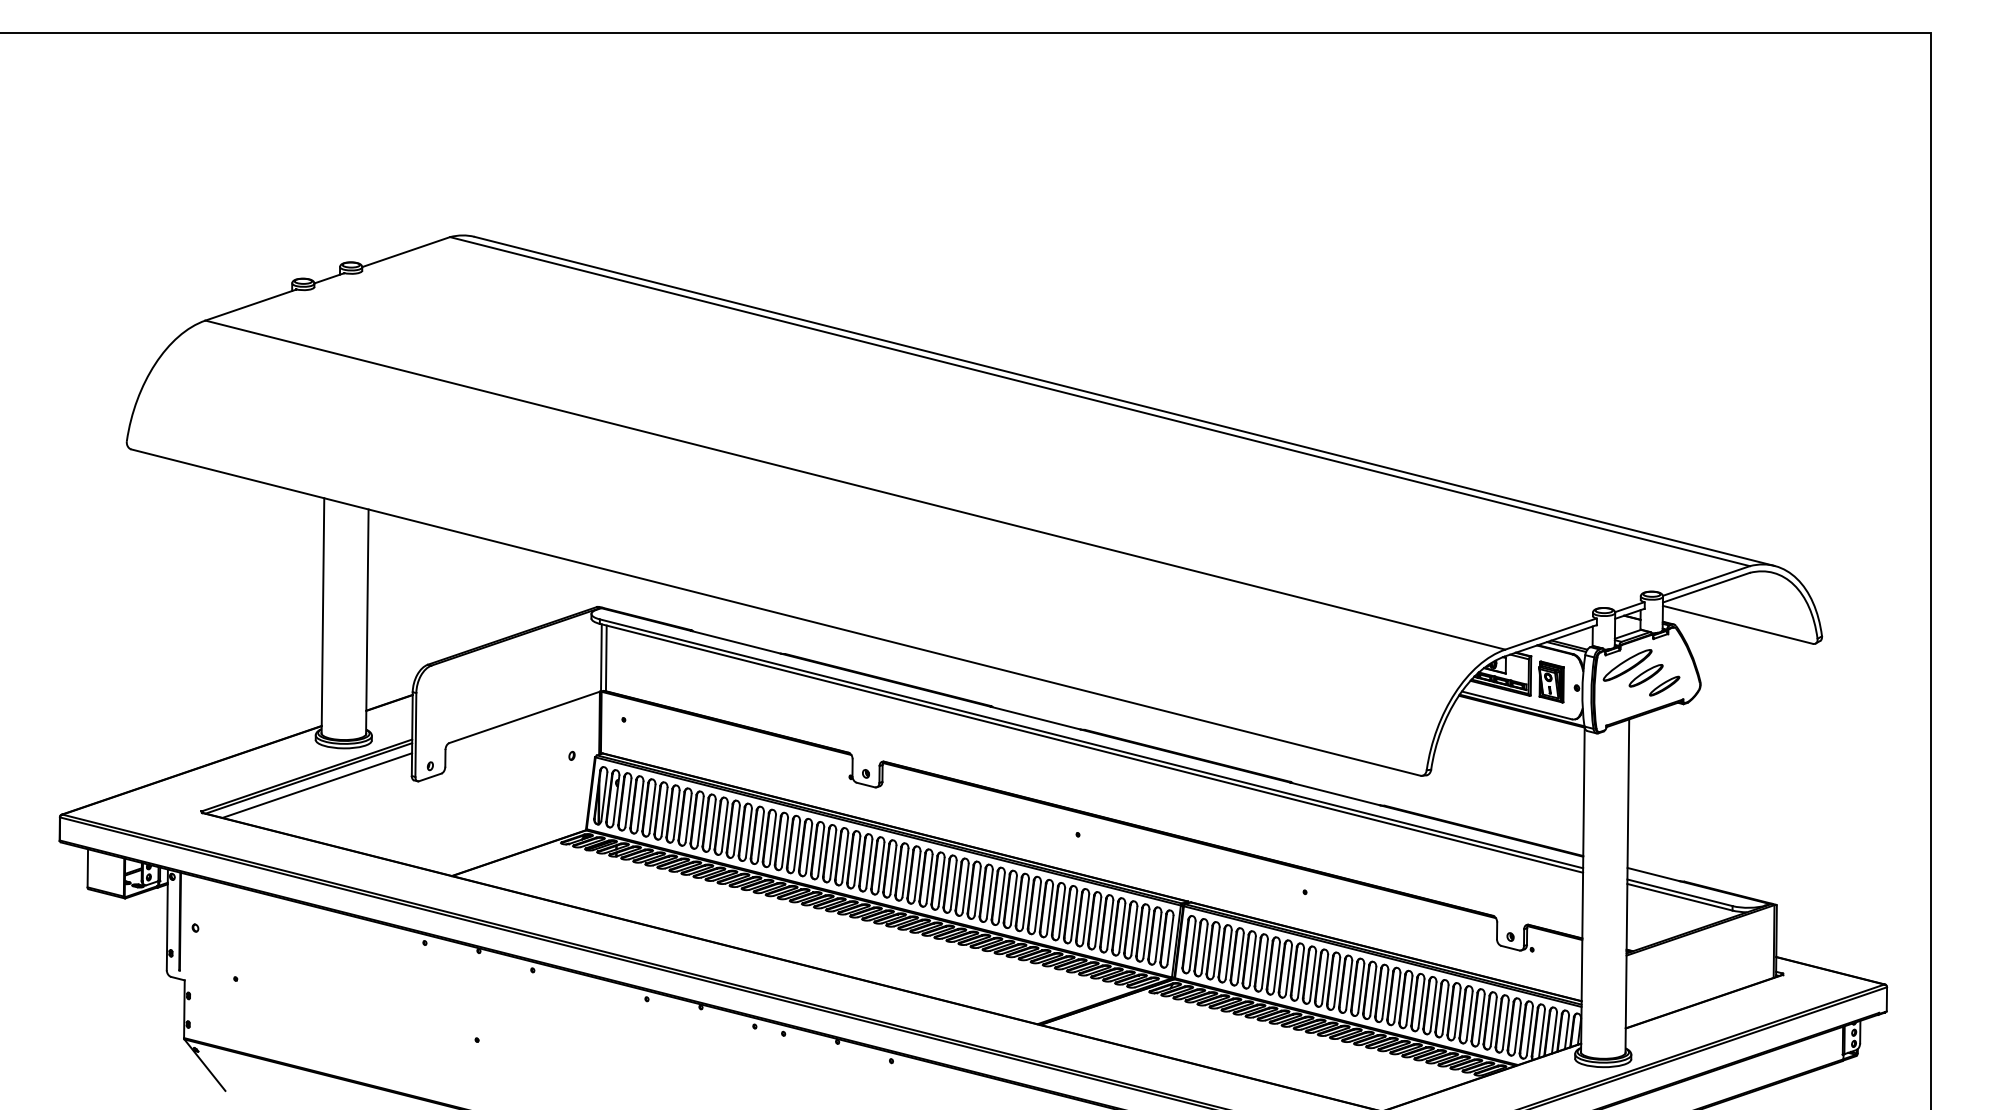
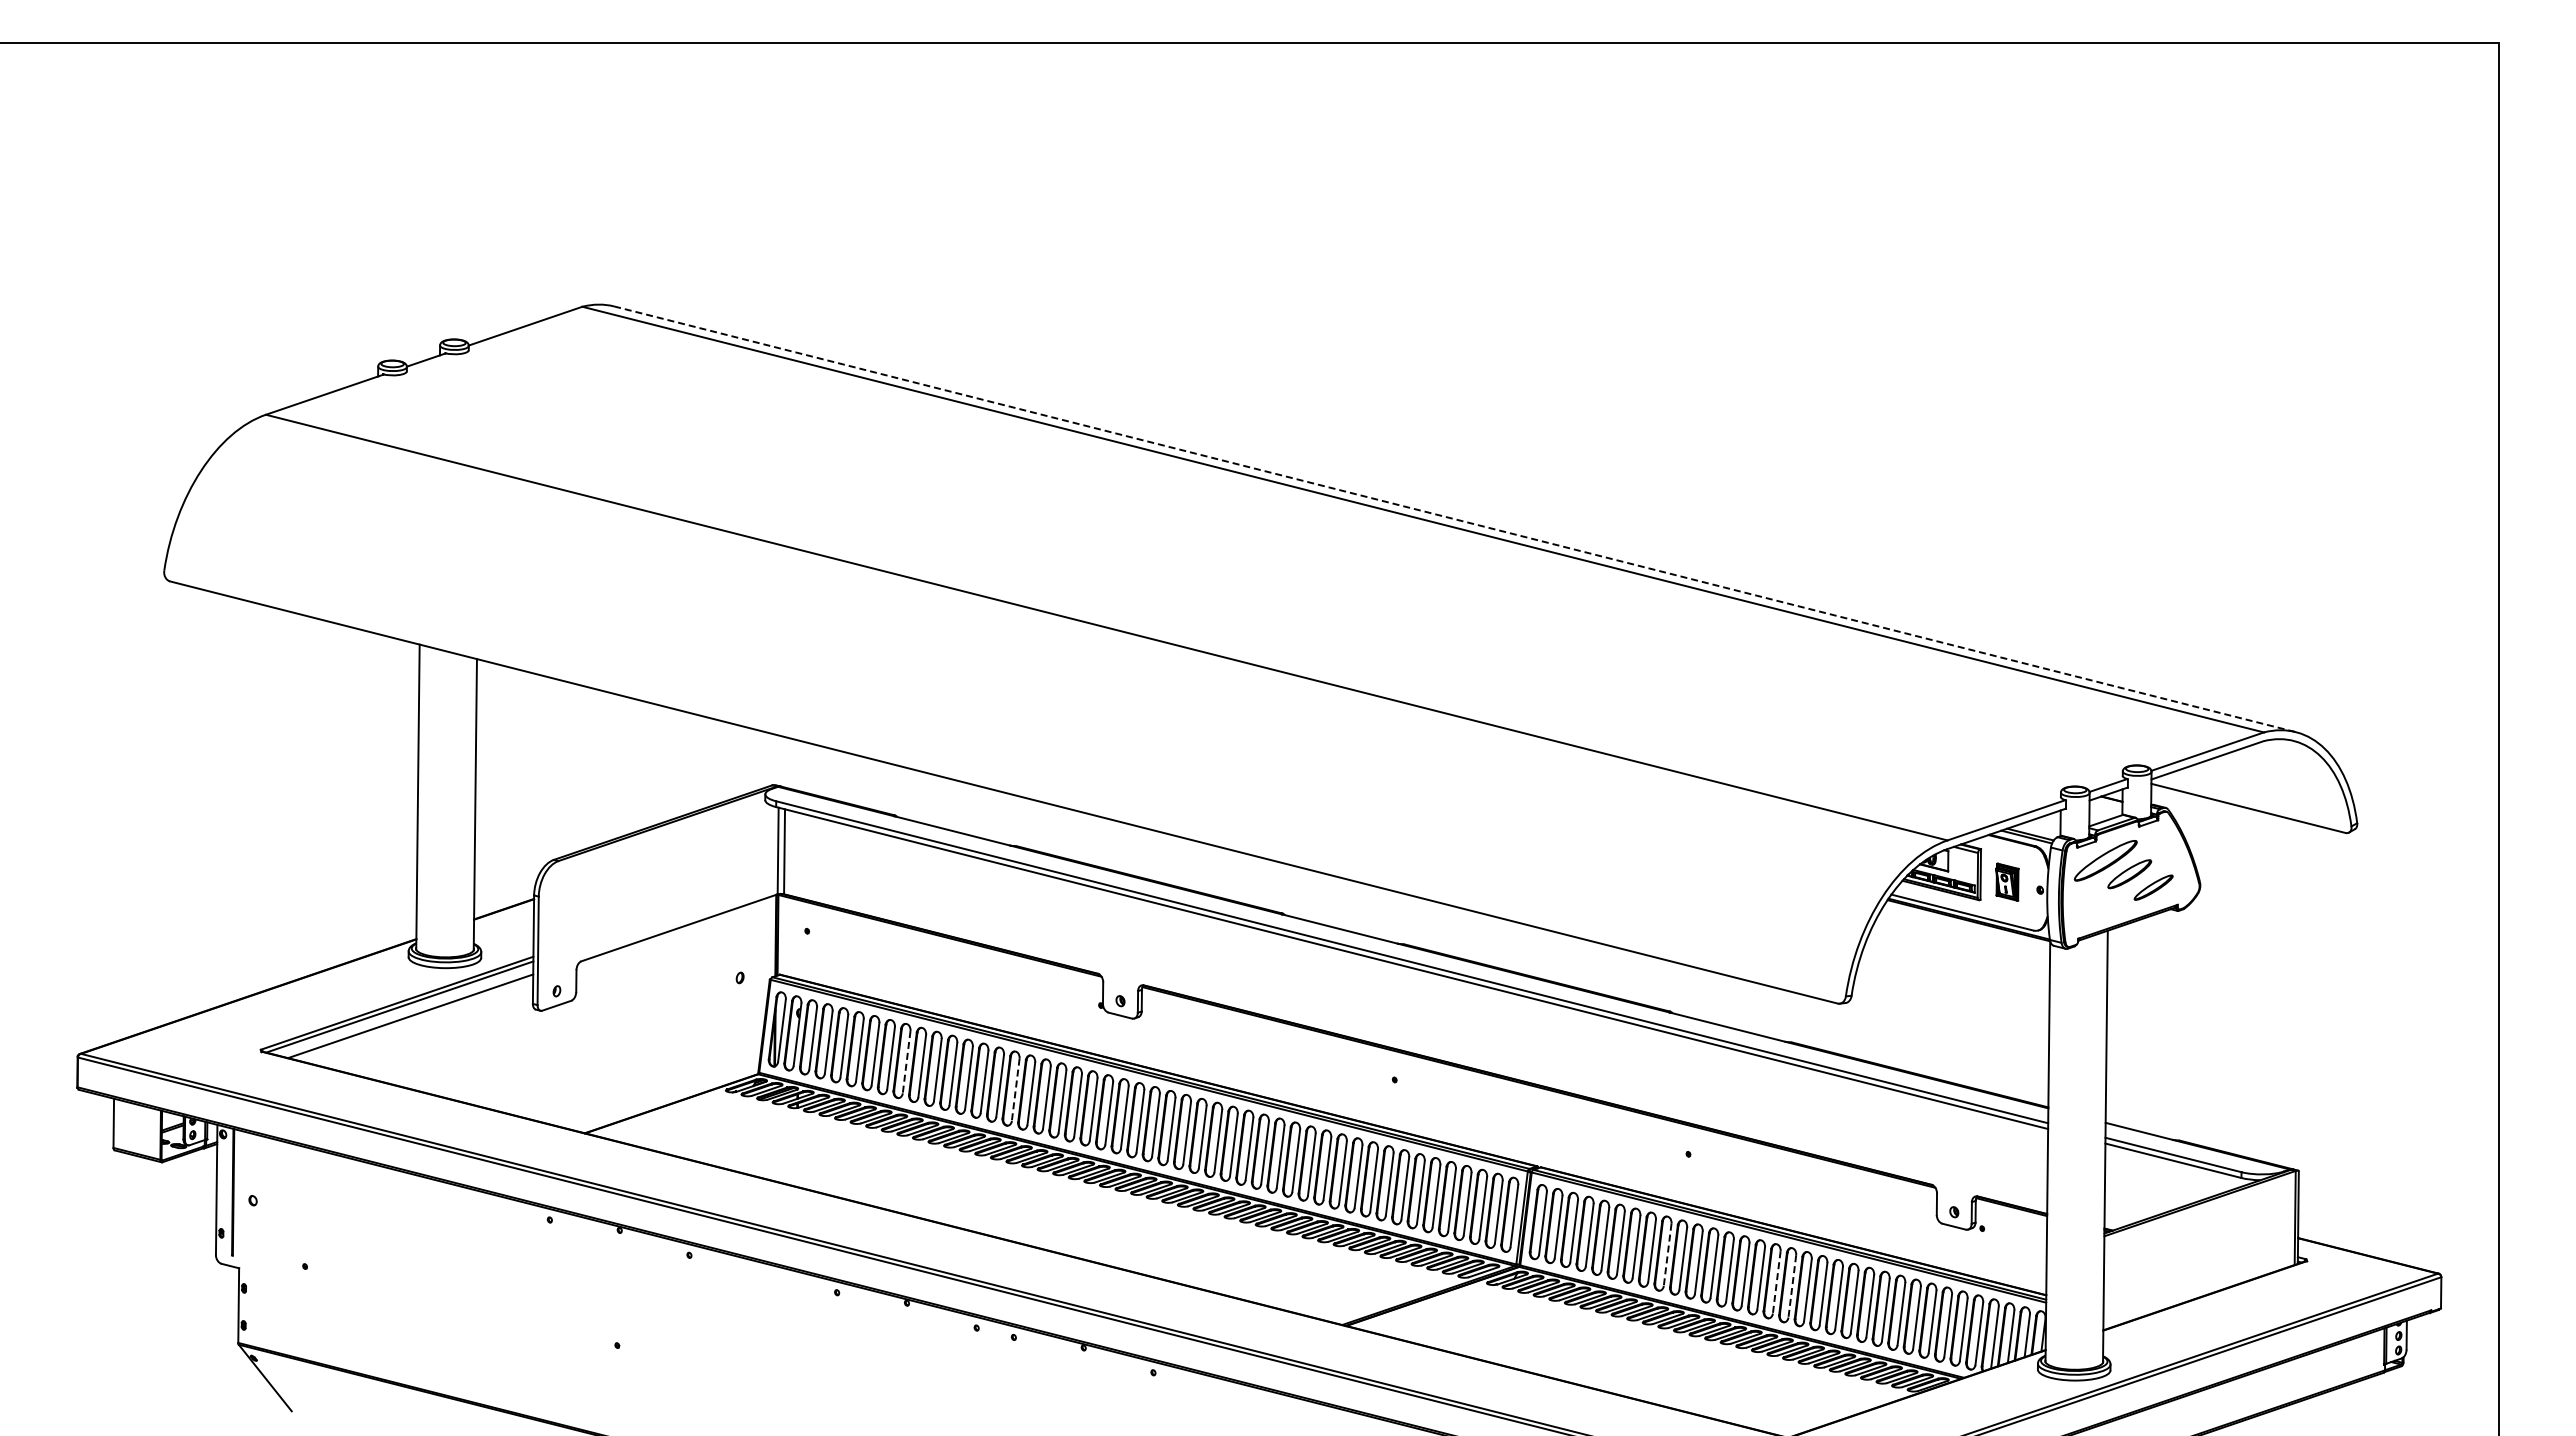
line: (1124, 401) -> (1455, 519), solid -> dashed
part: (1551, 681) -> (2007, 881), size x0.7
line: (700, 821) -> (906, 1062), solid -> dashed
line: (784, 842) -> (1015, 1090), solid -> dashed
line: (1288, 970) -> (1667, 1255), solid -> dashed
line: (1373, 991) -> (1776, 1282), solid -> dashed
line: (1385, 994) -> (1792, 1286), solid -> dashed

